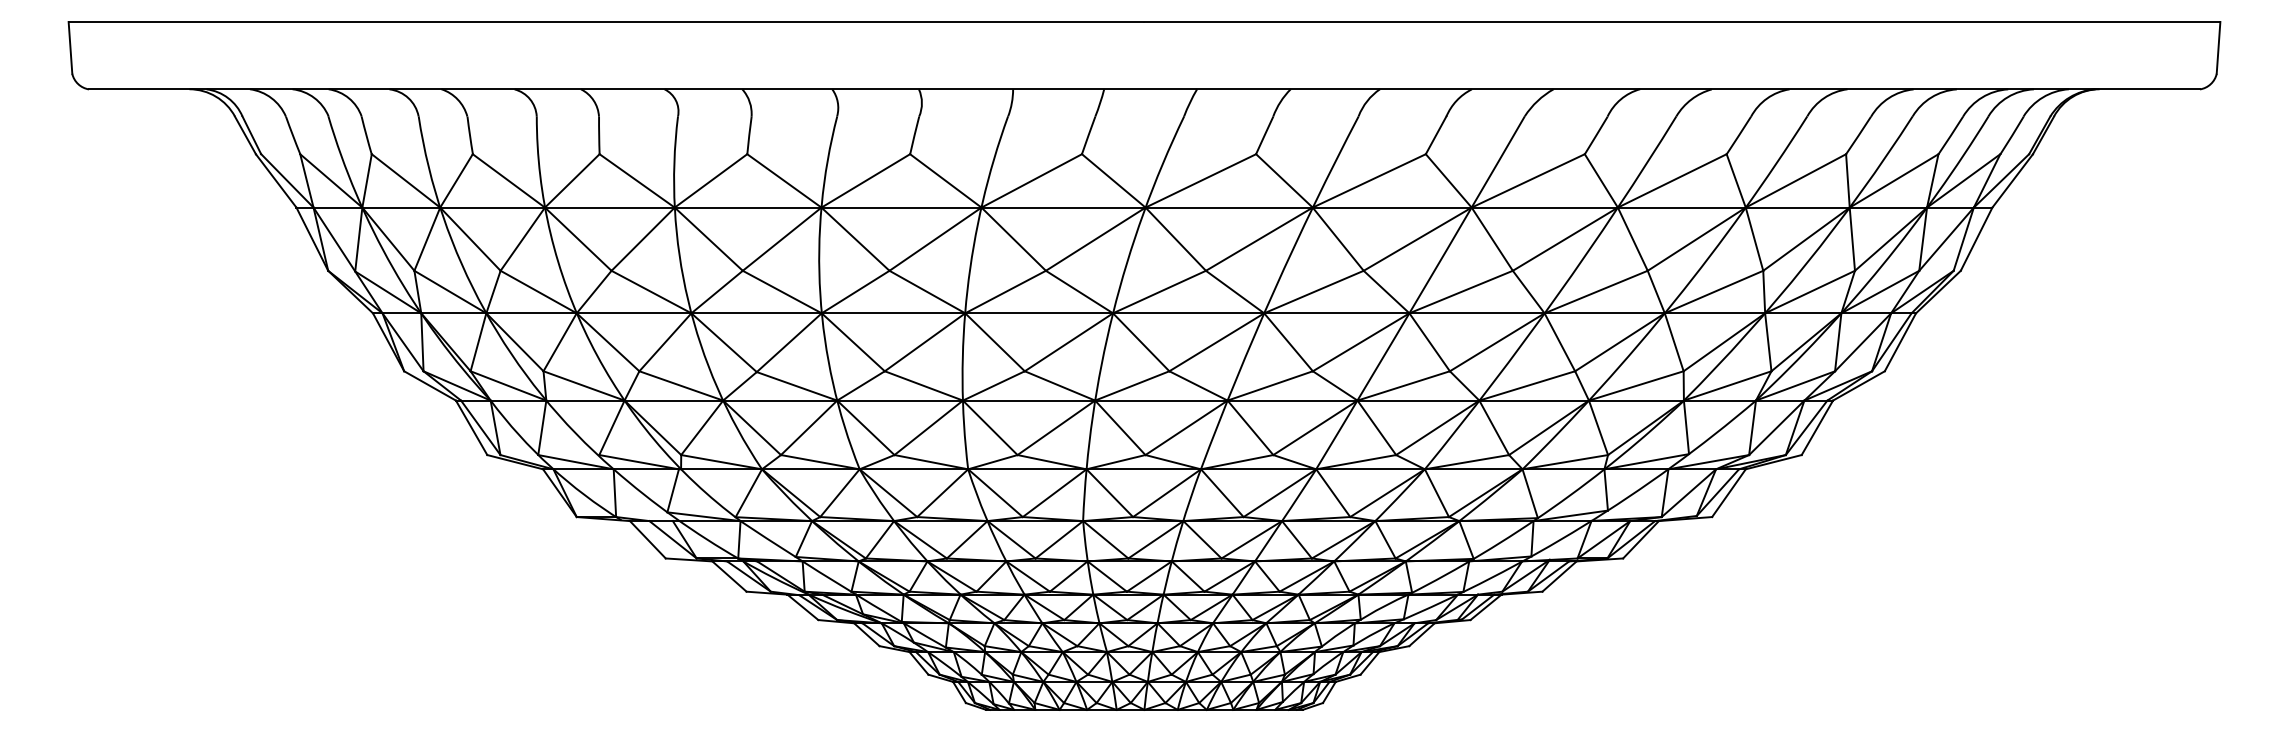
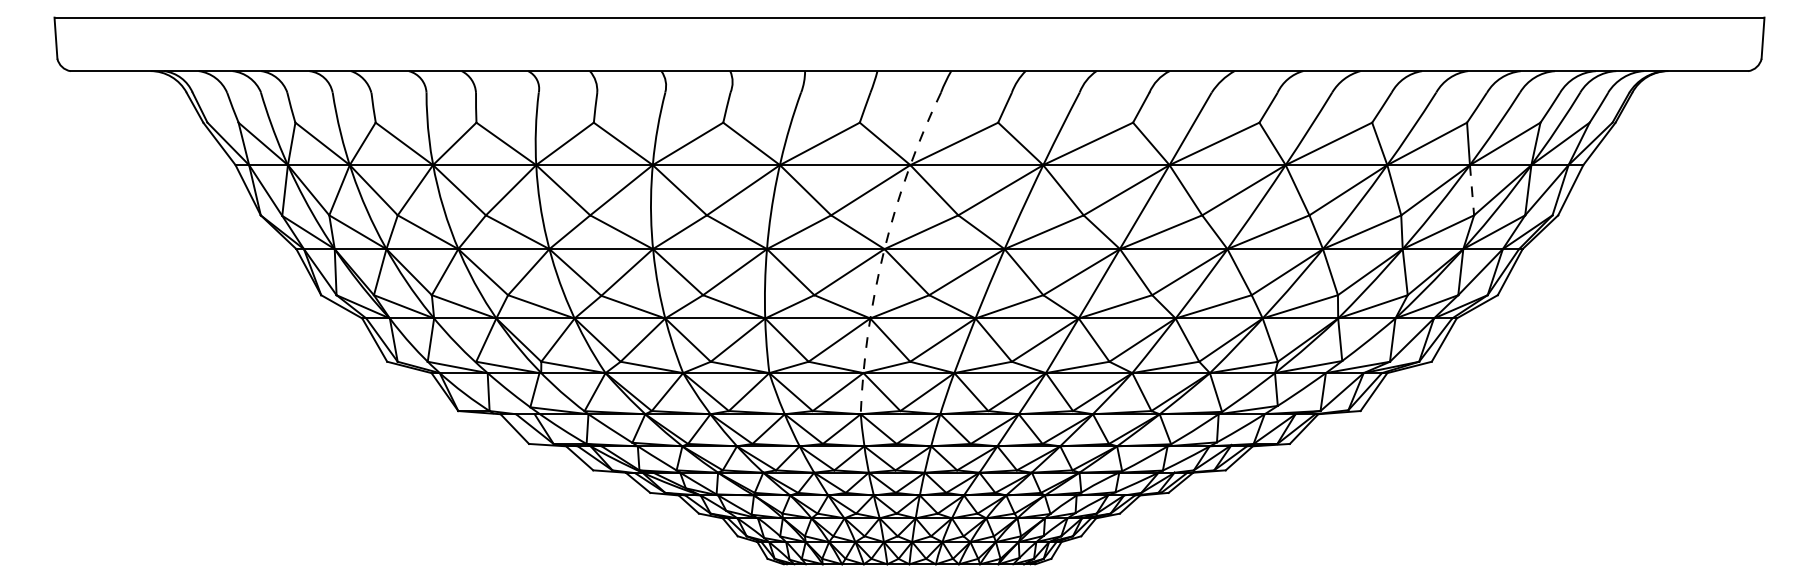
line: (1852, 239) -> (1472, 190), solid -> dashed
arc: (1113, 313) -> (884, 249), solid -> dashed

